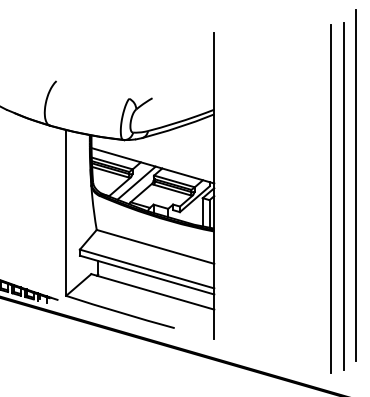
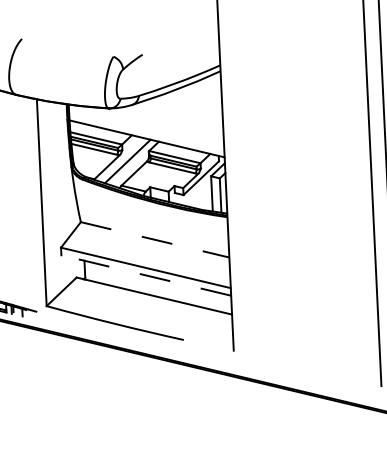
line: (156, 247) -> (156, 240), solid -> dashed
line: (147, 275) -> (146, 275), solid -> dashed

